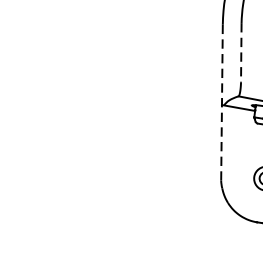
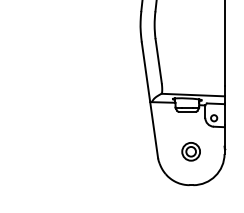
line: (240, 53) -> (158, 61), dashed -> solid
line: (221, 102) -> (149, 100), dashed -> solid

